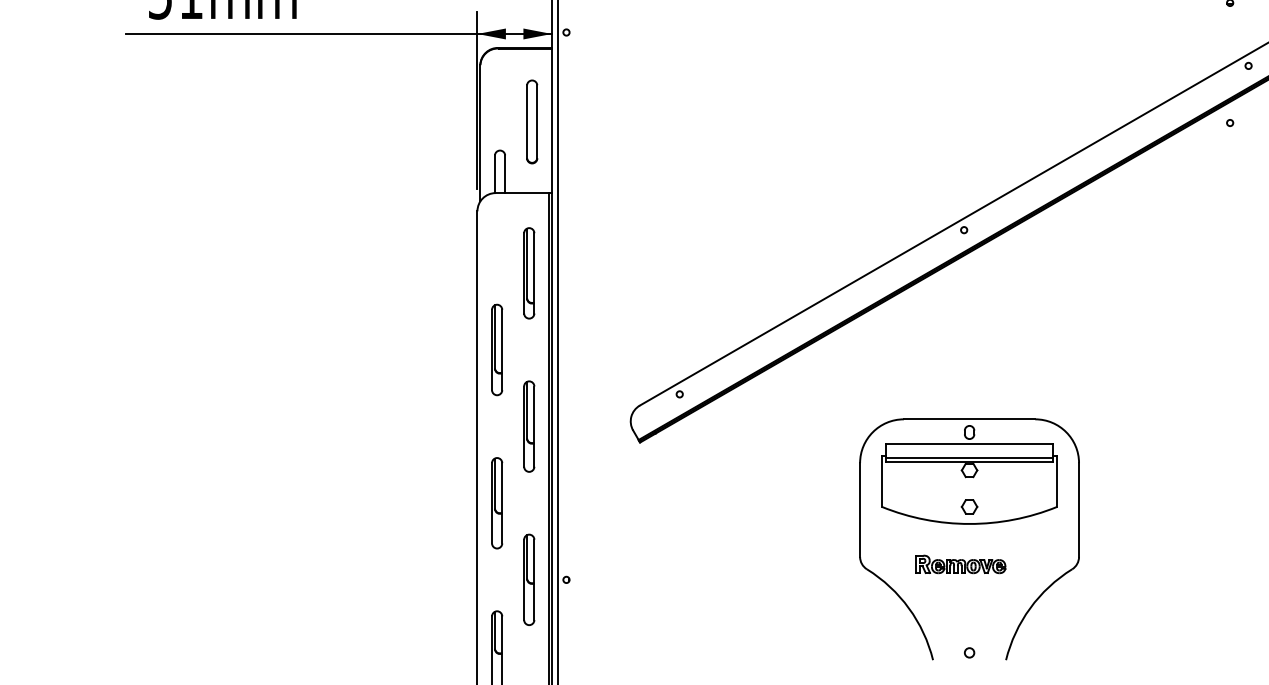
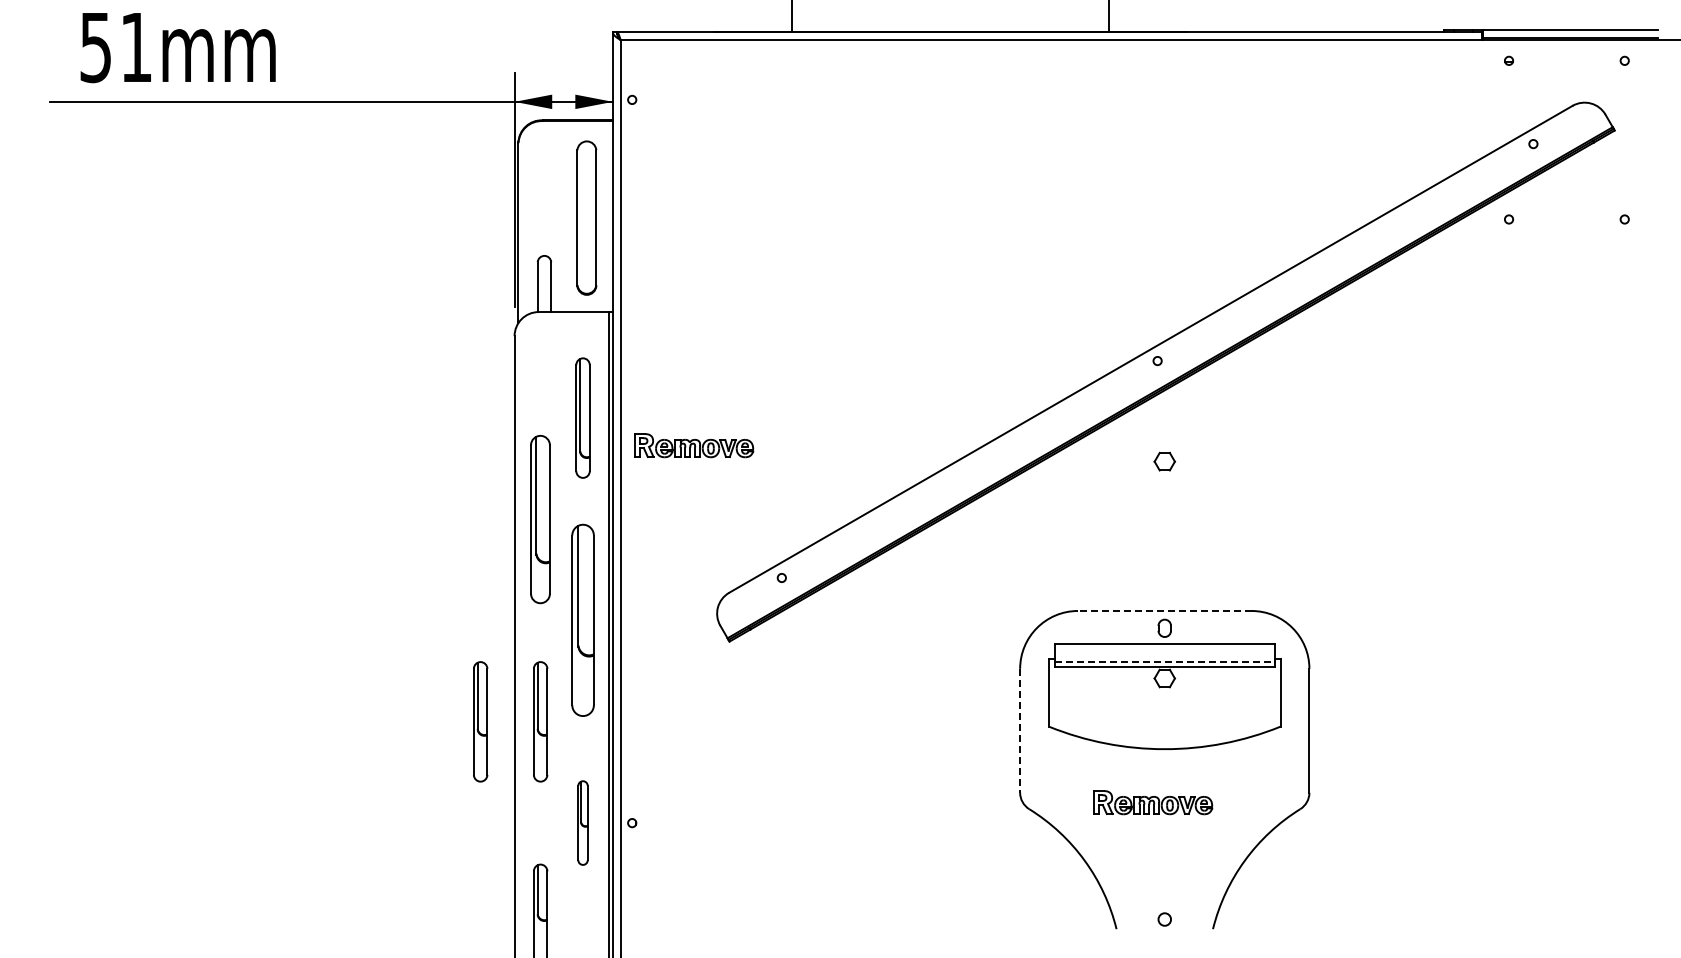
part: (531, 121) -> (586, 217), size x1.4
part: (613, 294) -> (694, 445), added
part: (497, 349) -> (540, 518), size x1.4
line: (969, 418) -> (1164, 610), solid -> dashed
part: (528, 426) -> (582, 620), size x1.6
line: (969, 457) -> (1164, 661), solid -> dashed
part: (451, 502) -> (480, 721), added
part: (969, 506) -> (1164, 461), moved
line: (860, 509) -> (1020, 730), solid -> dashed
part: (528, 579) -> (582, 822), size x0.7

